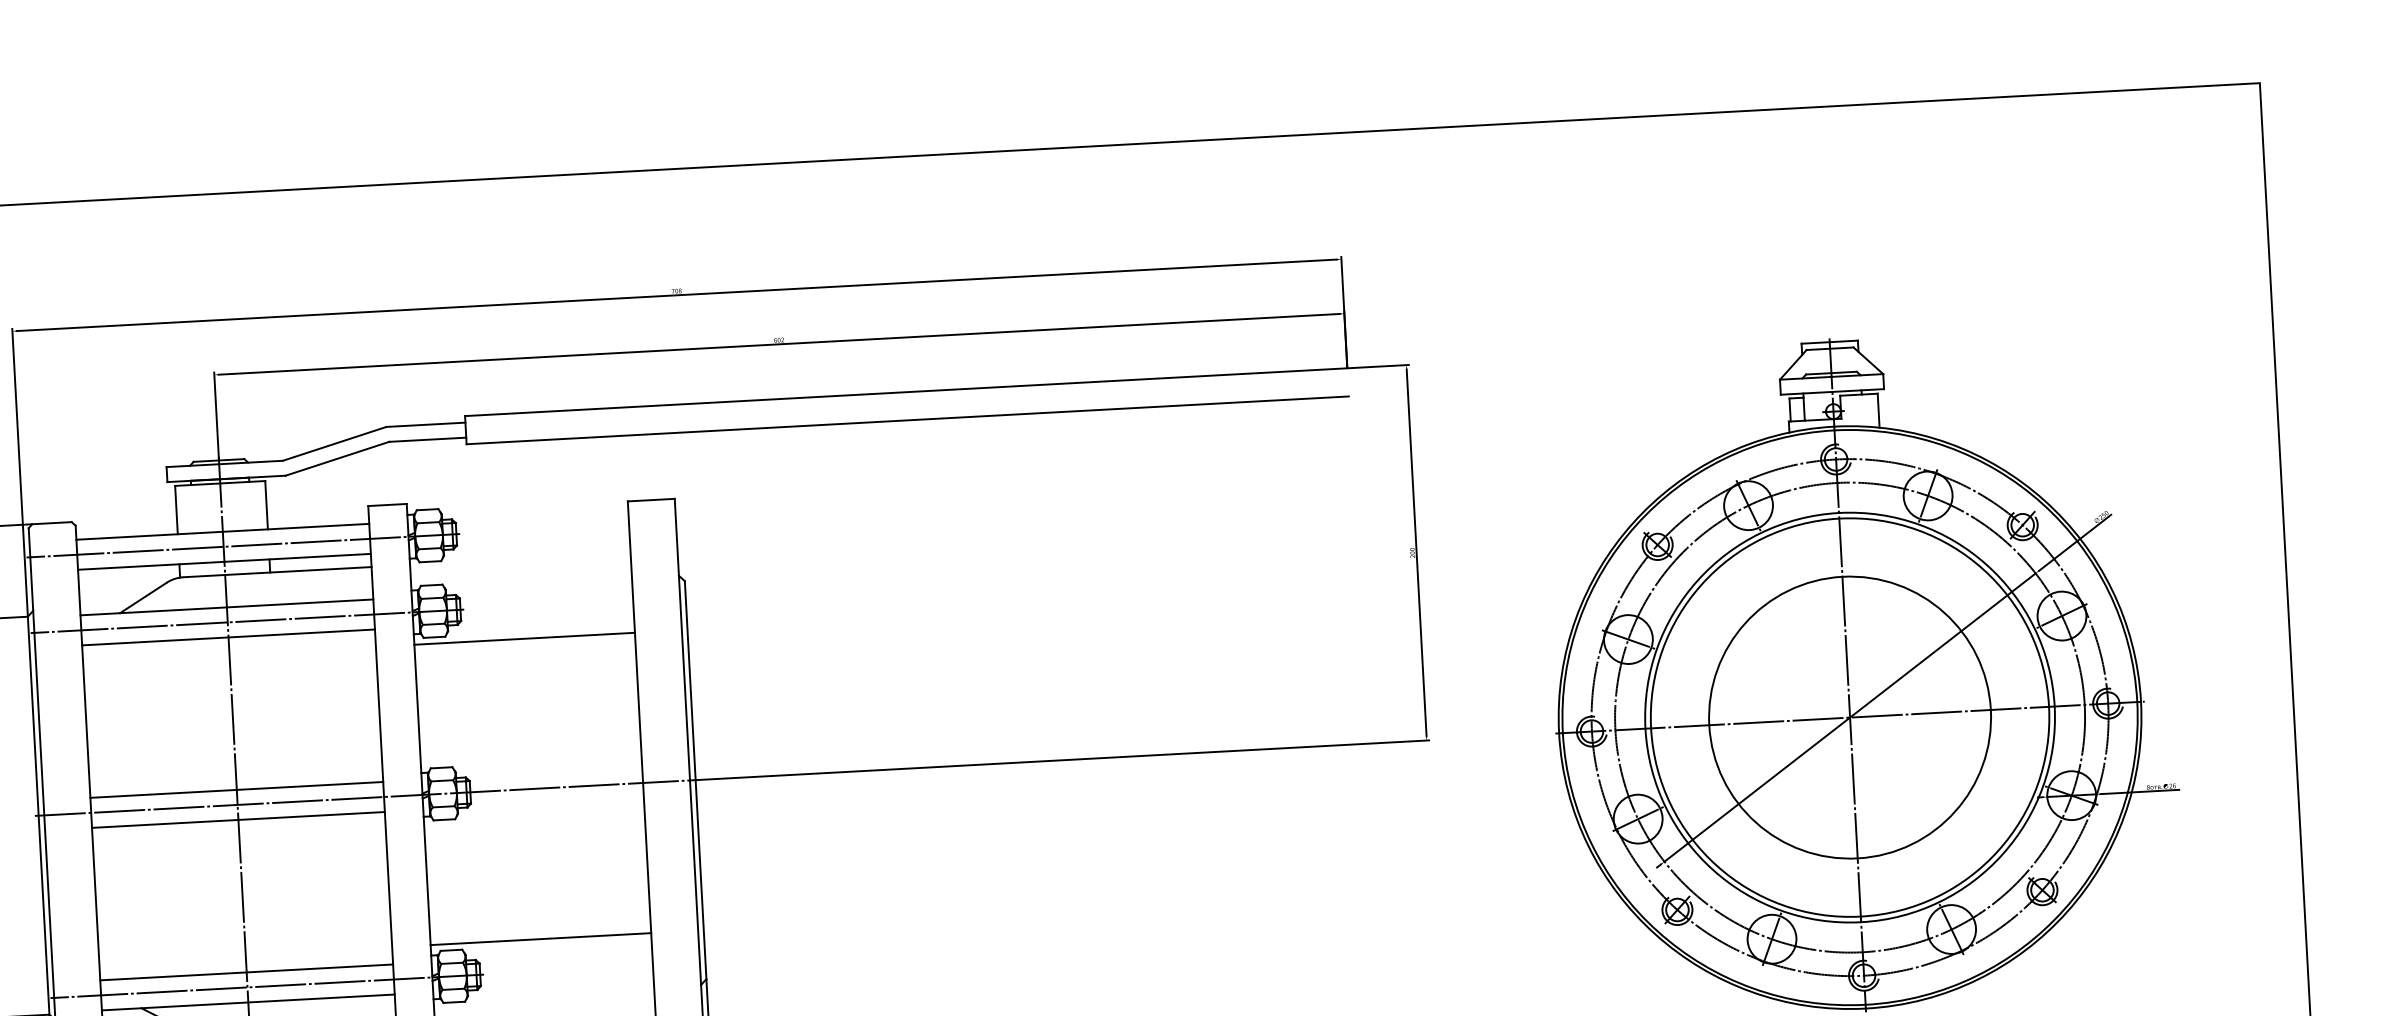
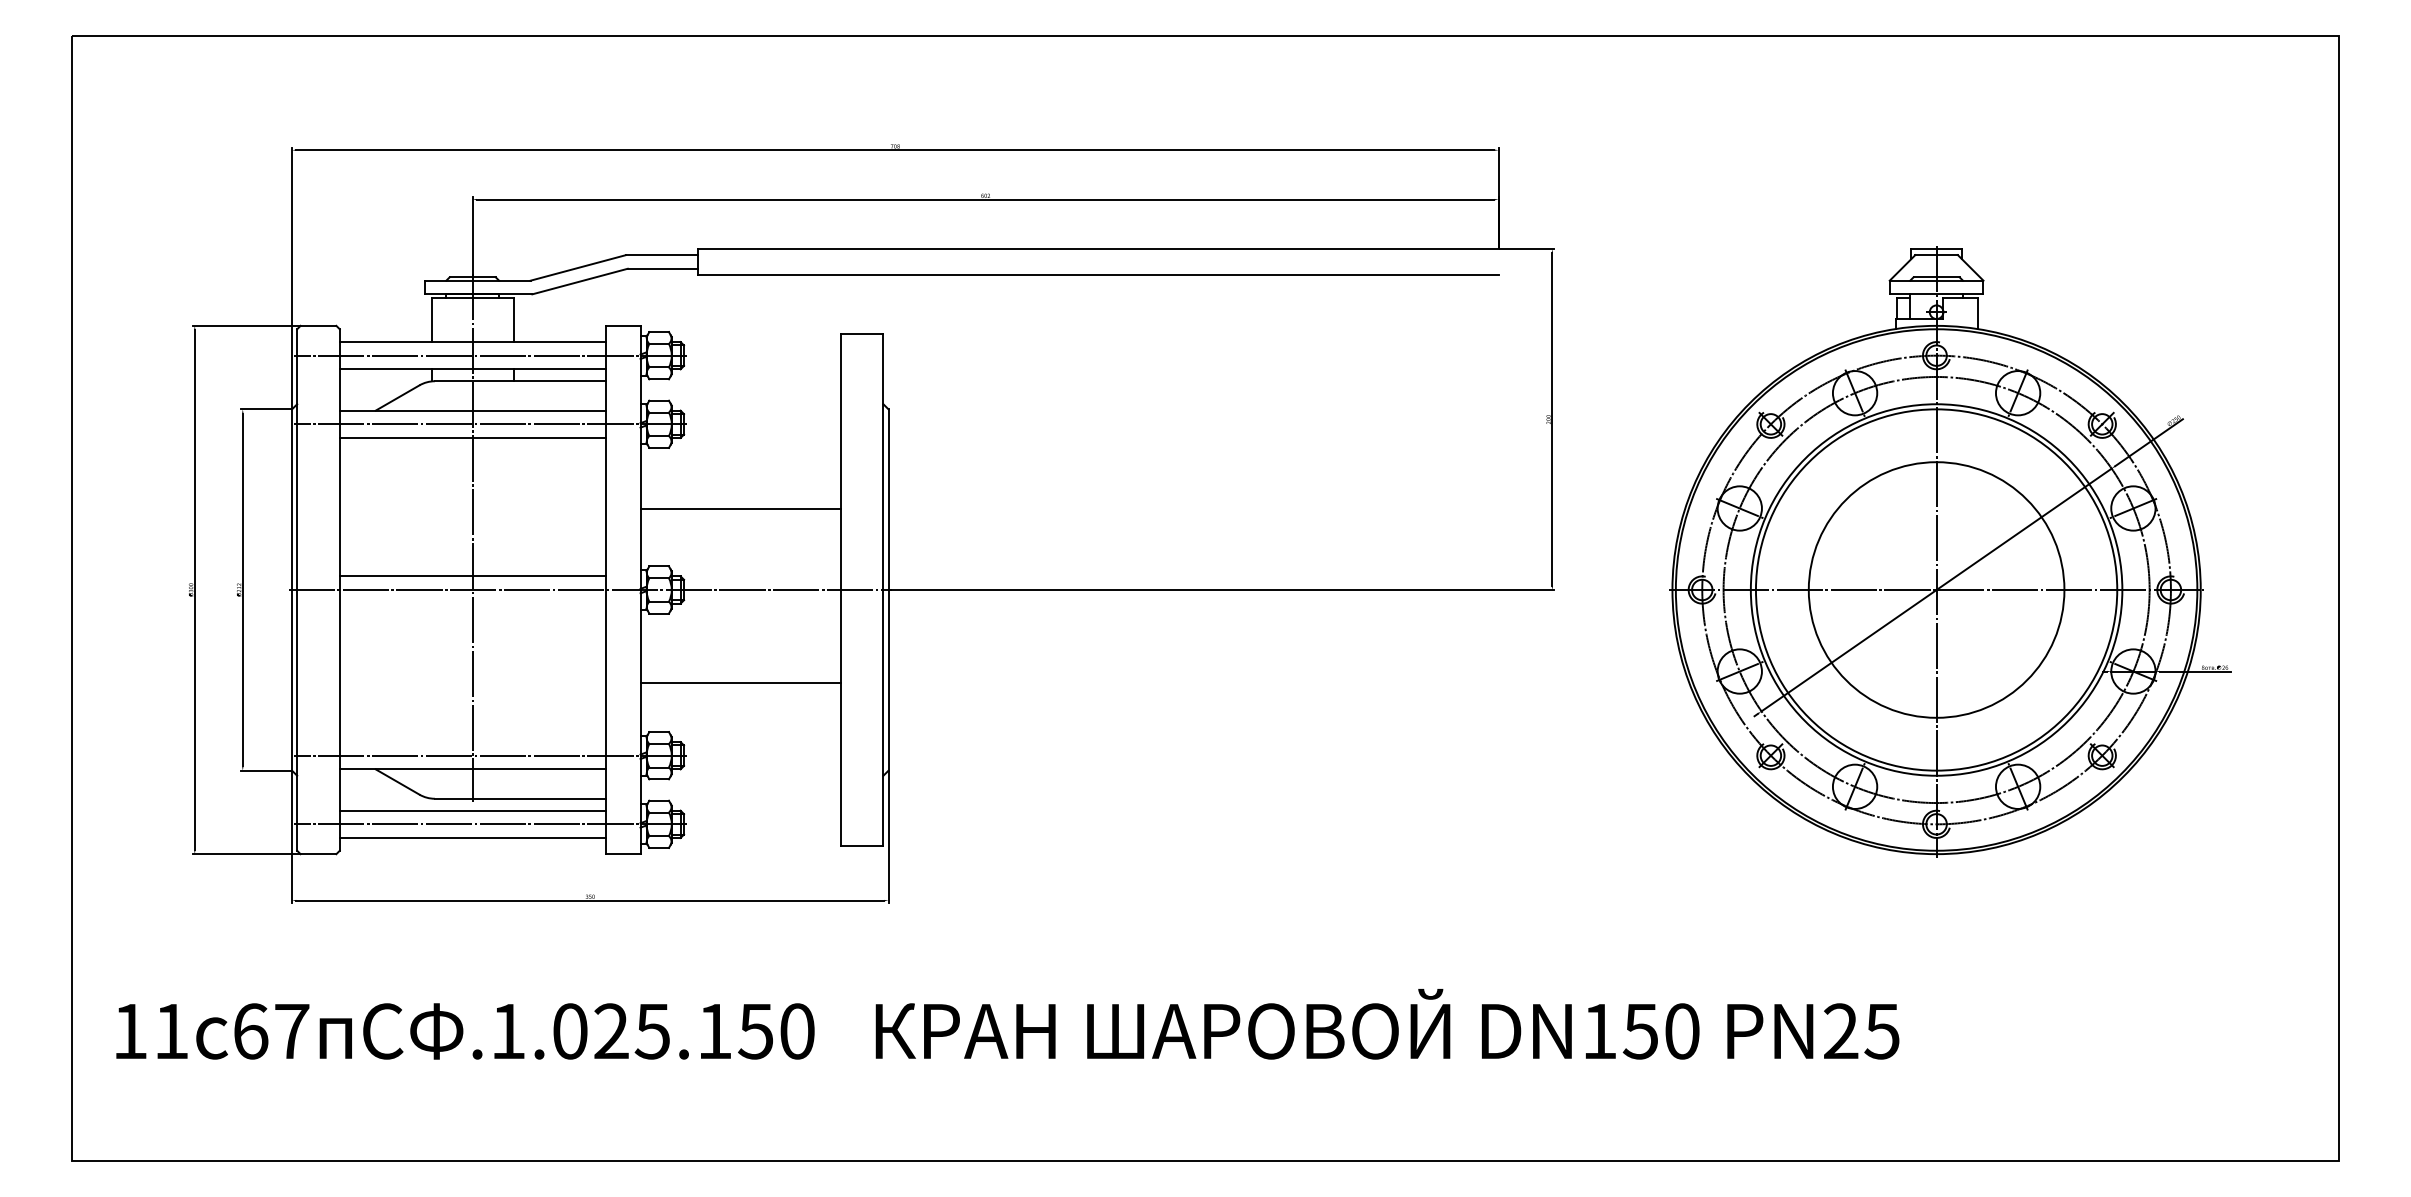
line: (524, 638) -> (740, 508), moved
line: (238, 819) -> (472, 603), removed
line: (540, 939) -> (740, 683), moved
line: (246, 972) -> (472, 742), removed

